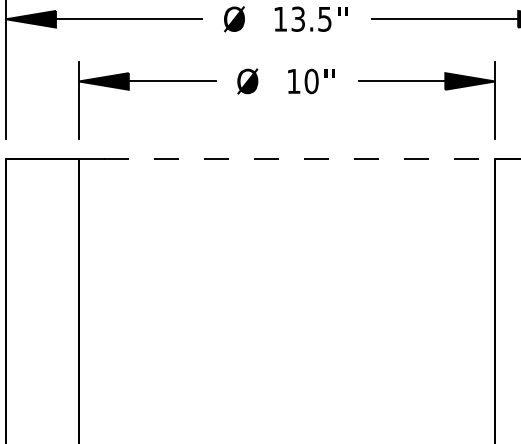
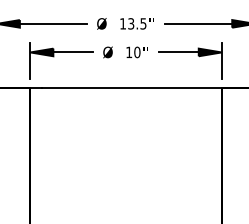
line: (298, 157) -> (131, 87), dashed -> solid

